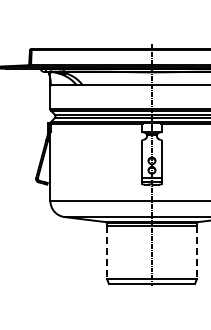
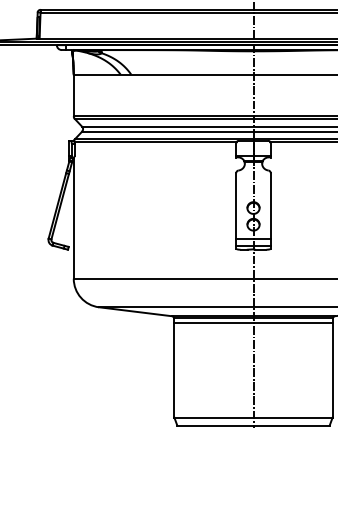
line: (107, 252) -> (174, 369), dashed -> solid
line: (196, 252) -> (332, 369), dashed -> solid

